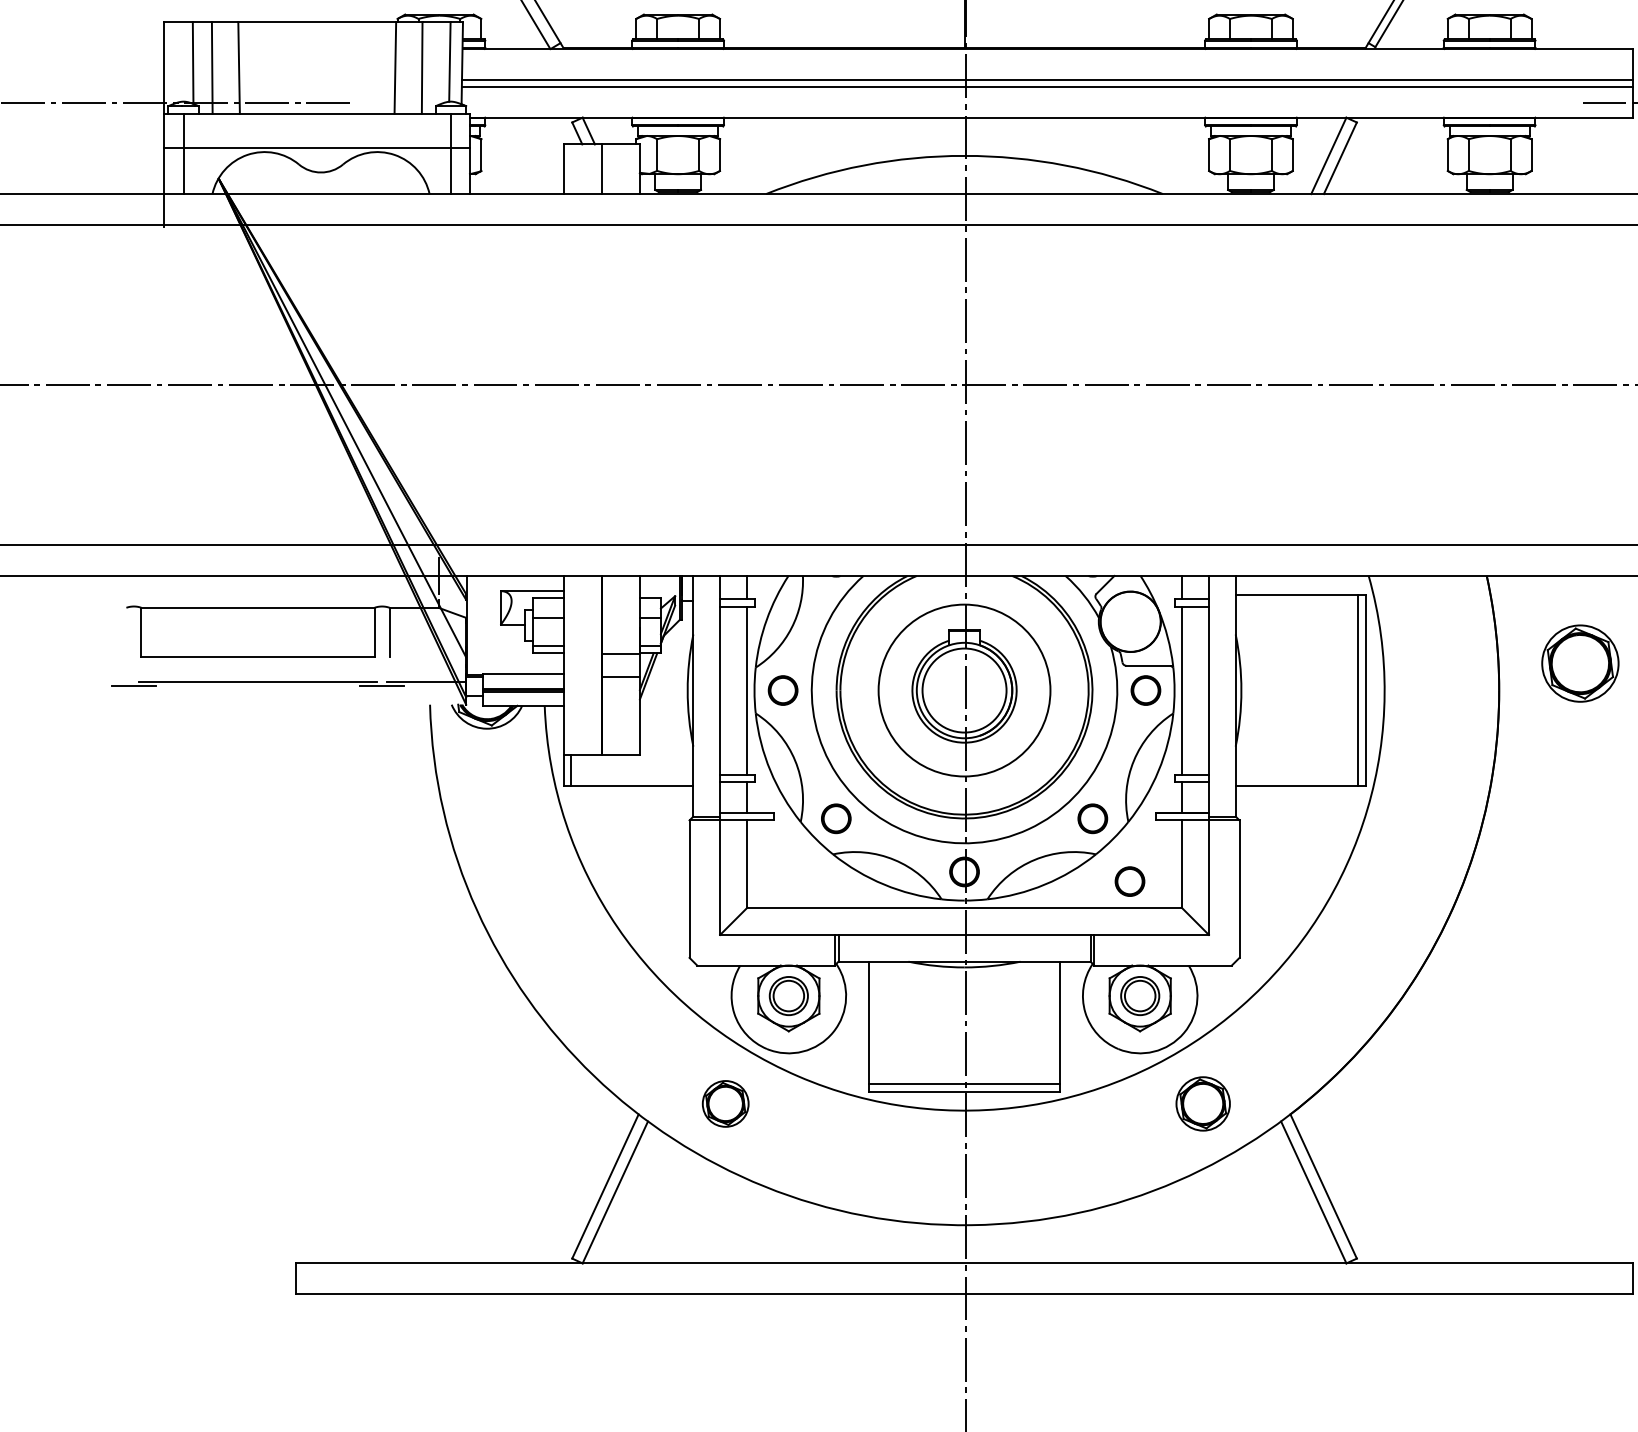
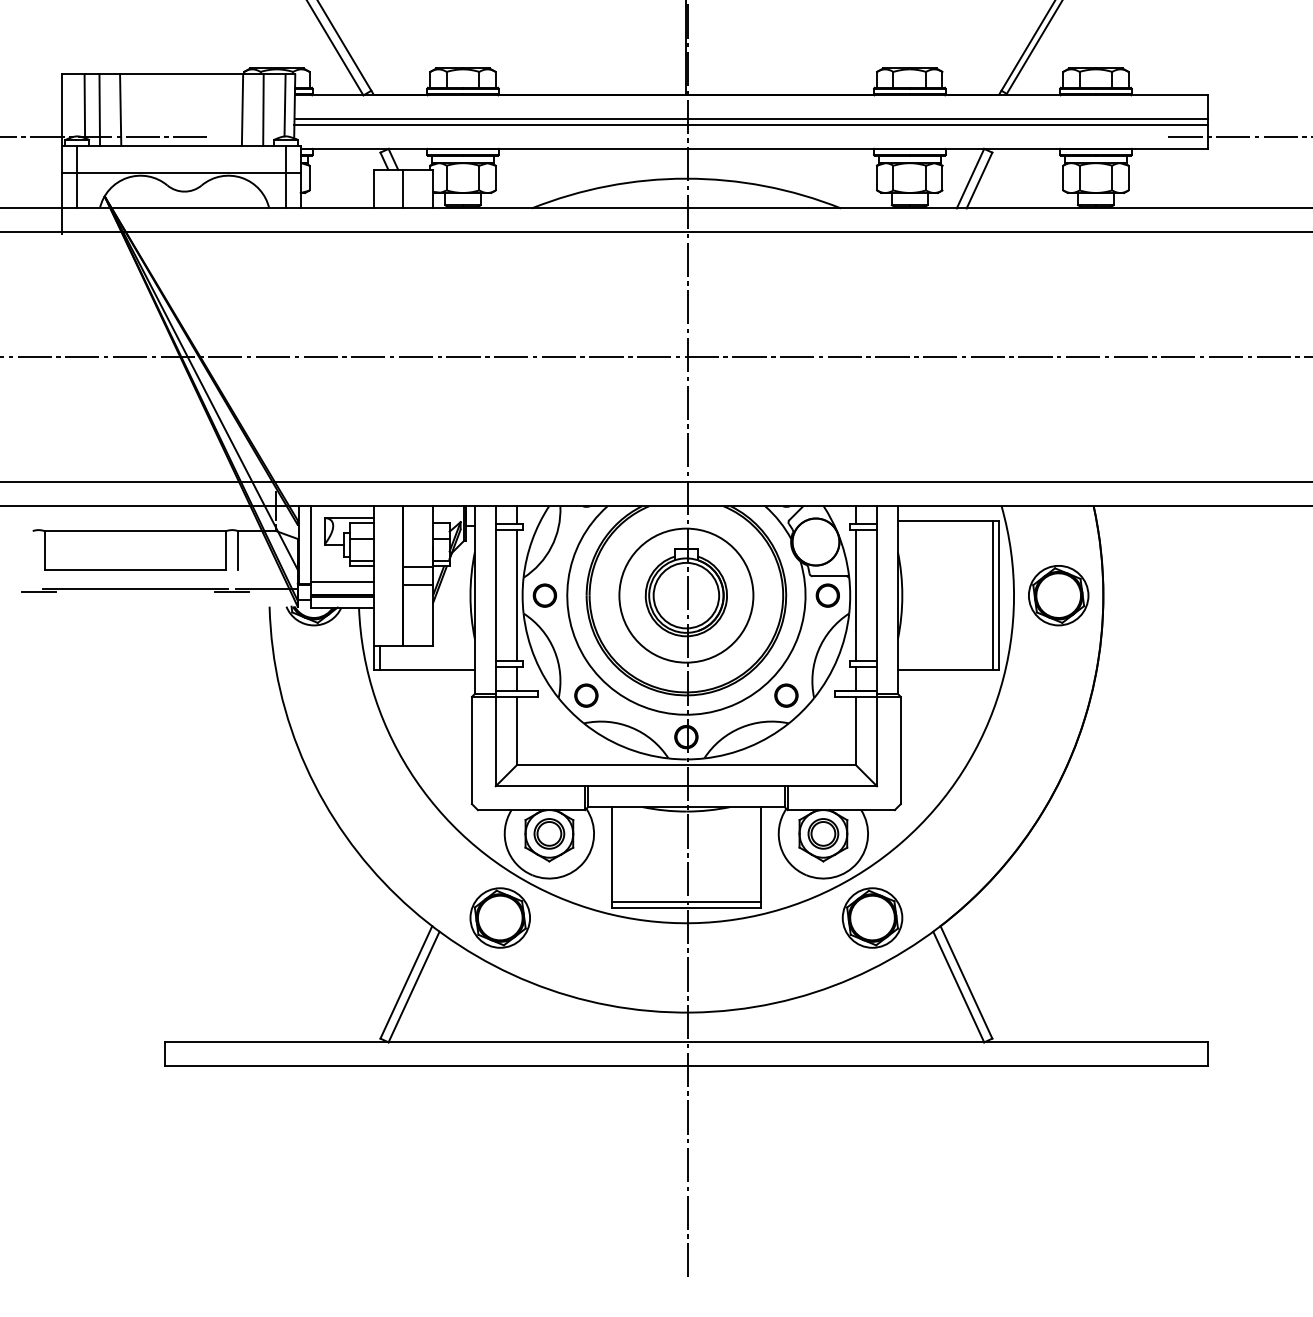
line: (483, 622) -> (311, 542), added
part: (1580, 663) -> (1058, 595), moved
circle: (1130, 881) -> (815, 744), removed
part: (724, 1103) -> (499, 917), size x1.67
part: (1203, 1103) -> (872, 917), size x1.43

